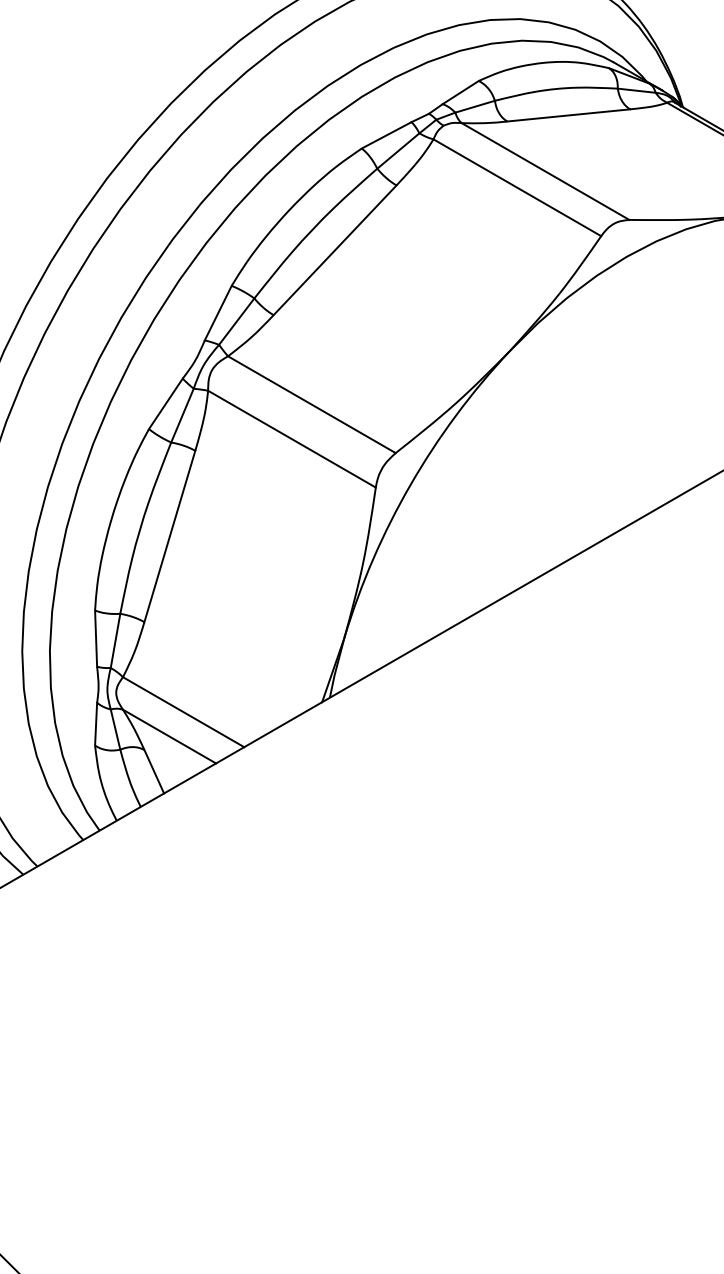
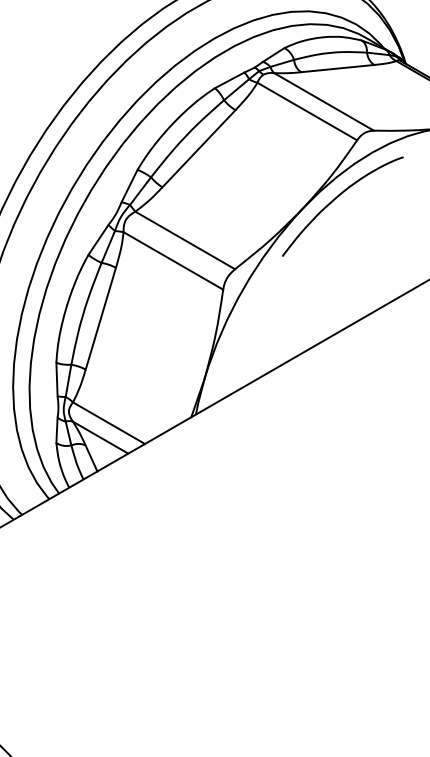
part: (568, 334) -> (337, 198), added

